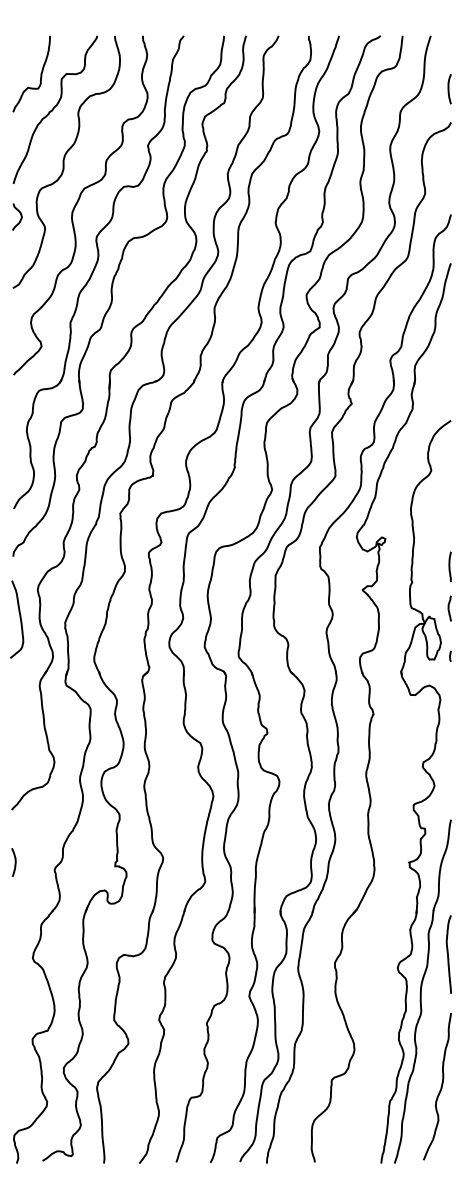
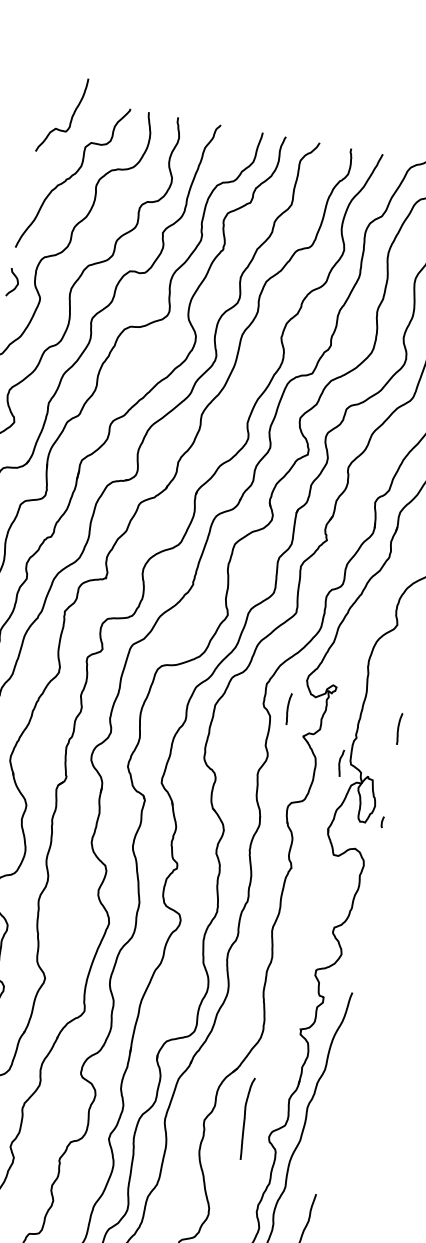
curve: (40, 73) -> (71, 116), moved
curve: (343, 566) -> (287, 708), added
curve: (449, 608) -> (340, 763), moved
curve: (448, 954) -> (245, 1118), moved

